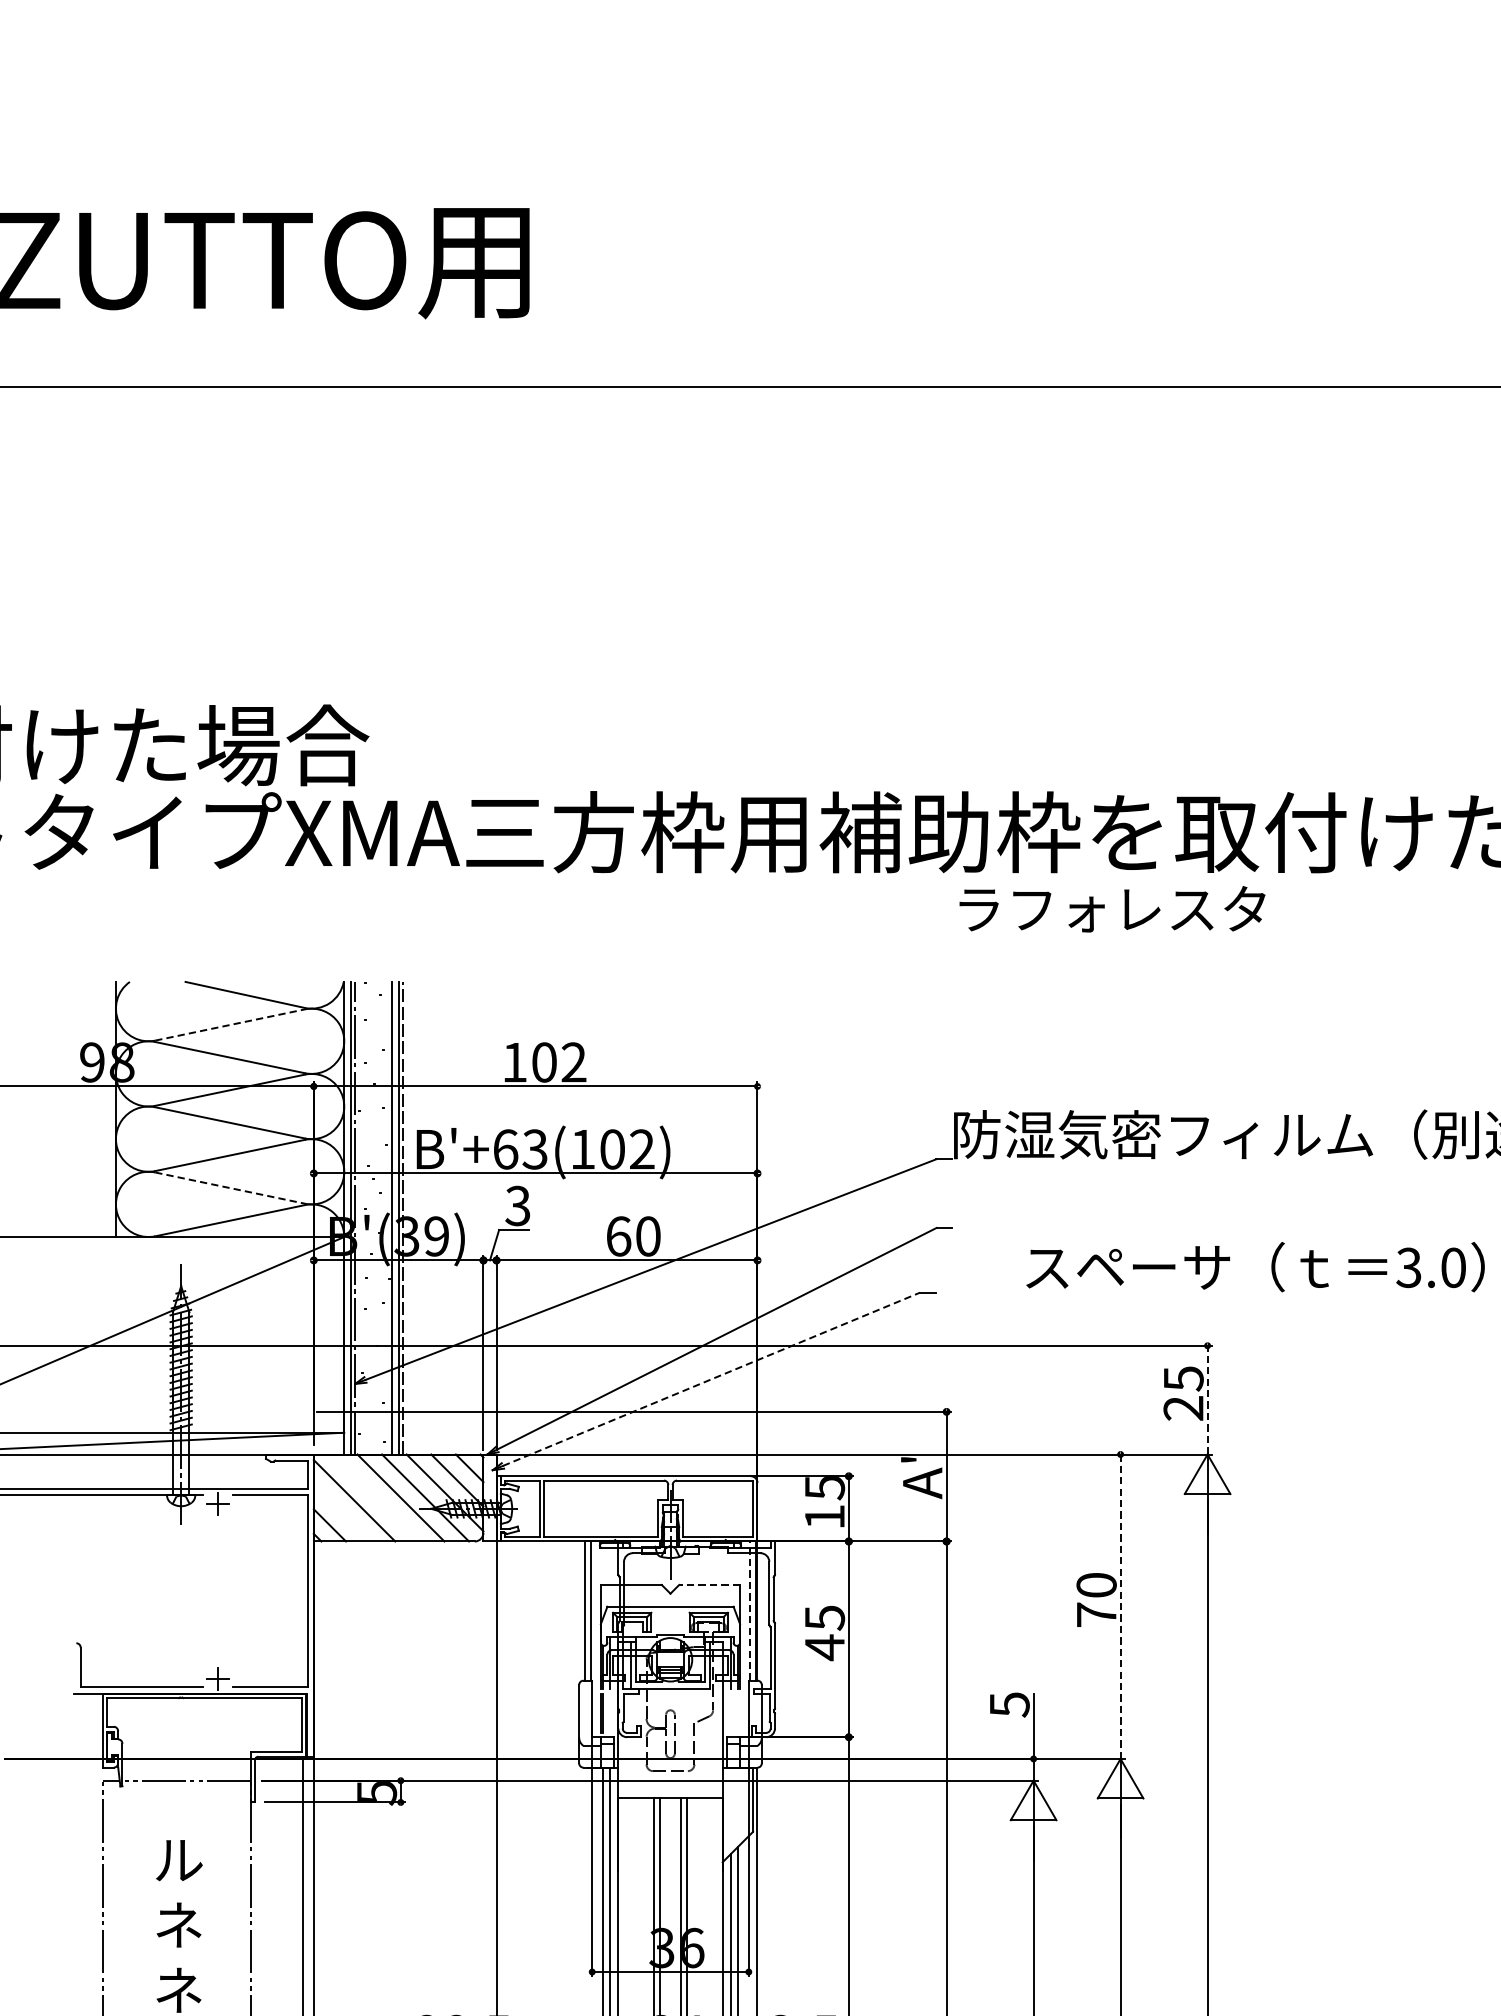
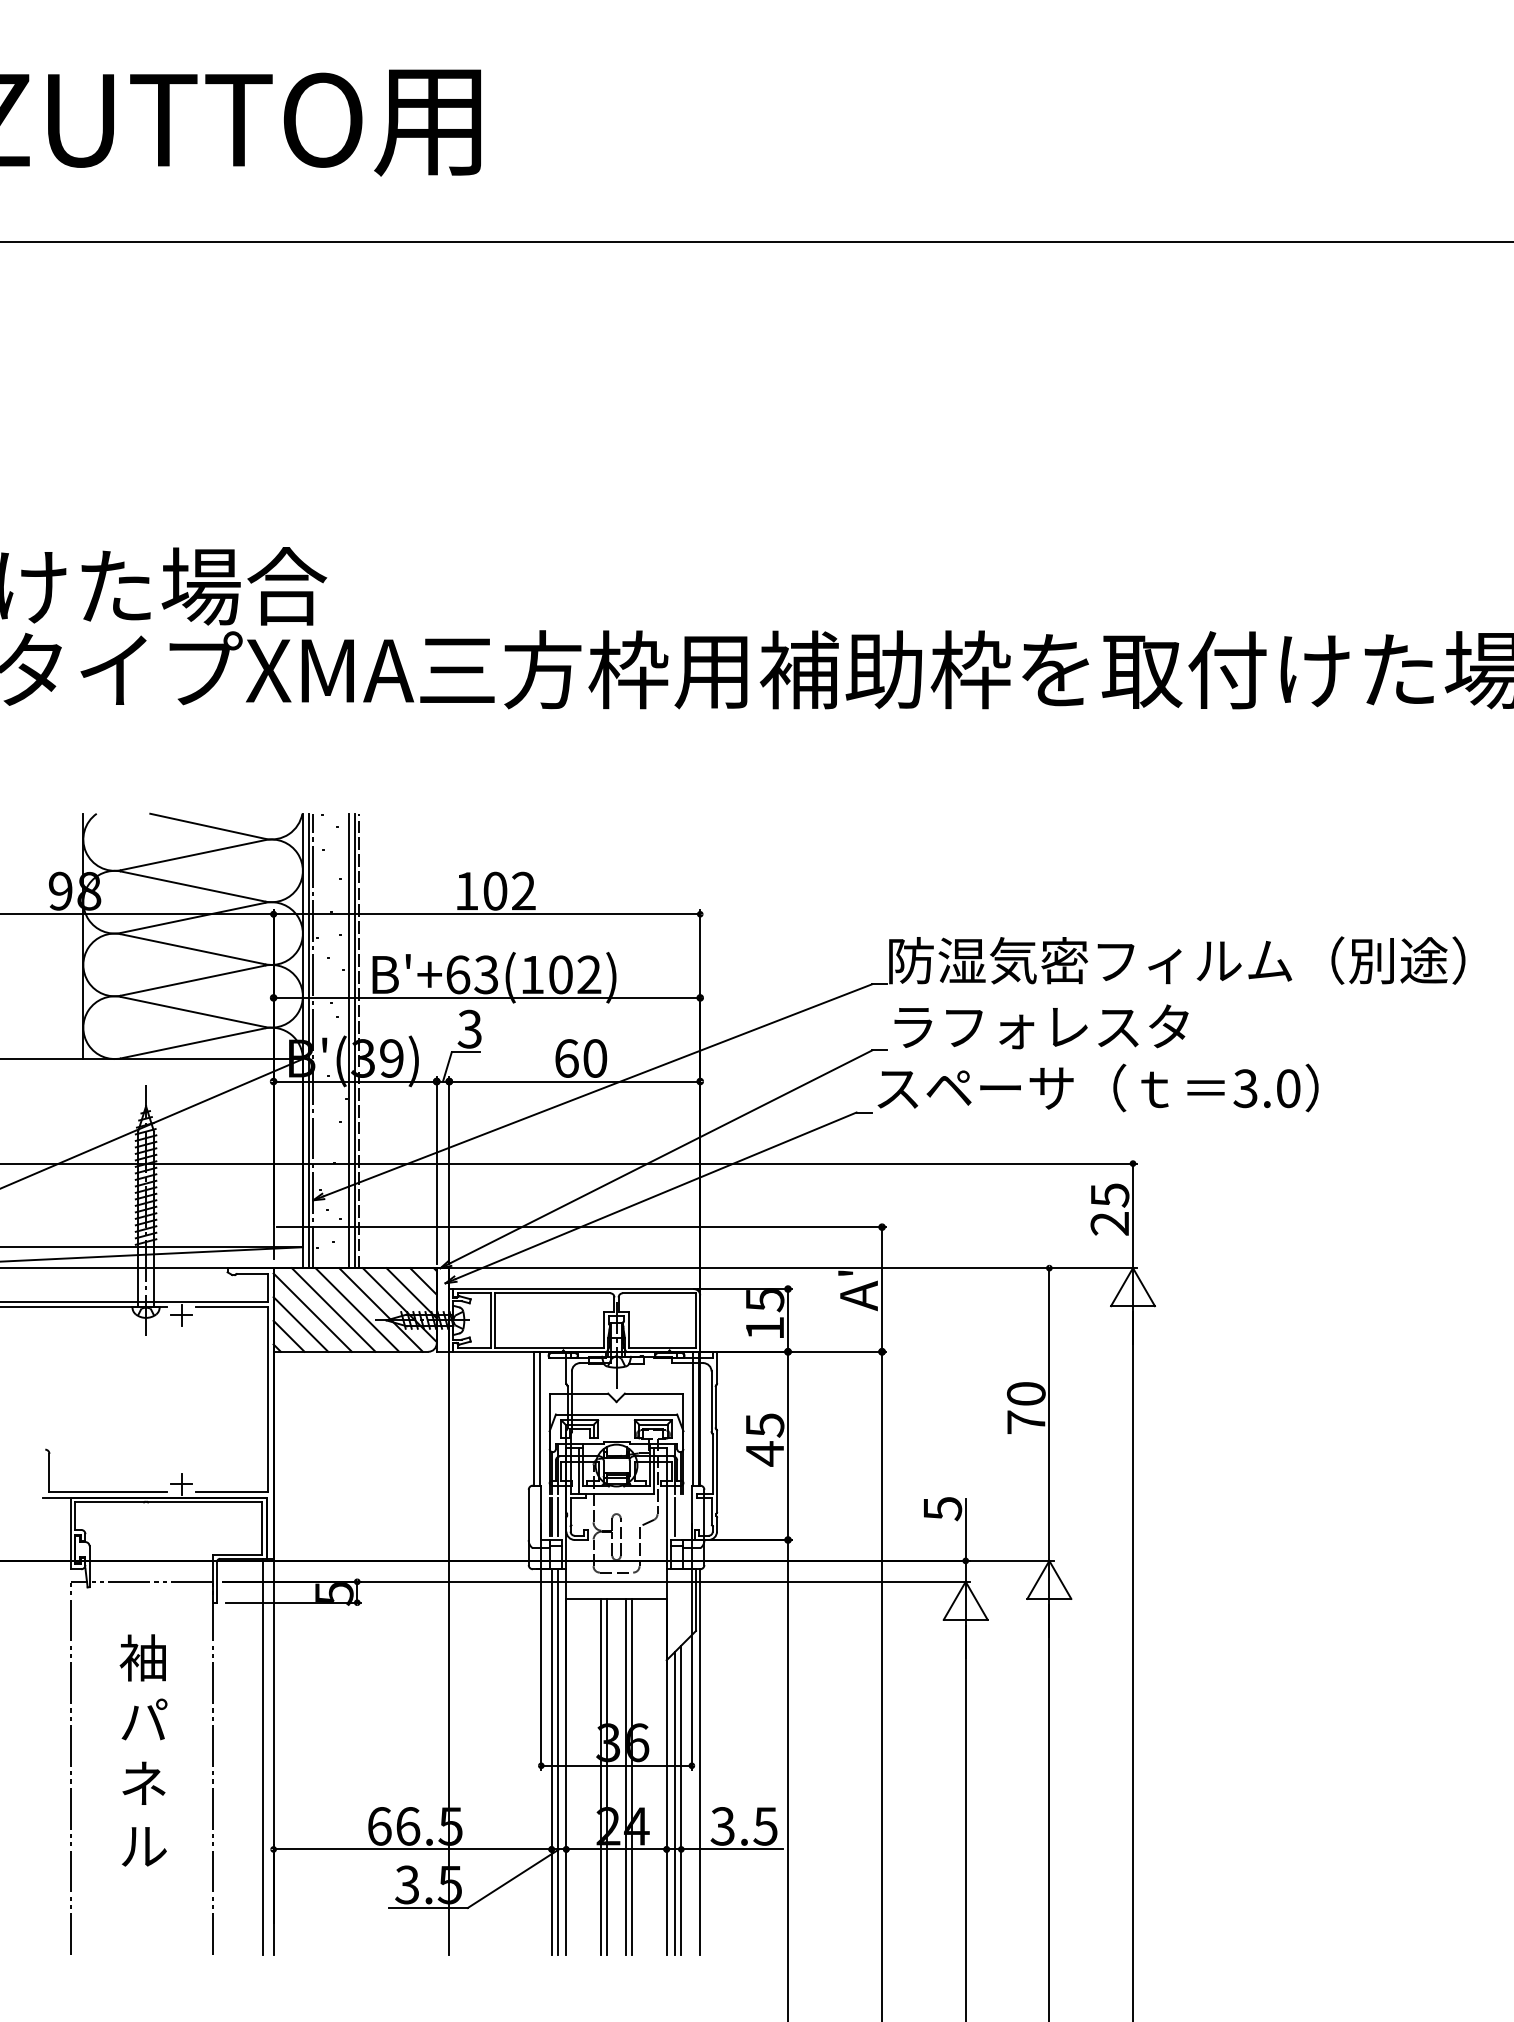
text: (1112, 908) -> (1041, 1026), moved
line: (230, 1025) -> (193, 855), dashed -> solid
line: (230, 1188) -> (193, 1012), dashed -> solid
text: (1254, 1266) -> (1097, 1087), moved
line: (712, 1378) -> (656, 1195), dashed -> solid
line: (1208, 1399) -> (1133, 1215), dashed -> solid
line: (376, 1497) -> (333, 1309), added
line: (341, 1513) -> (300, 1324), added
line: (708, 1584) -> (653, 1393), dashed -> solid
line: (1120, 1606) -> (1049, 1414), dashed -> solid
line: (749, 1610) -> (692, 1418), dashed -> solid
line: (610, 1712) -> (558, 1516), added
line: (731, 1712) -> (675, 1516), added
text: (177, 1859) -> (142, 1657), ル -> 袖
text: (179, 1924) -> (144, 1720), ネ -> パ

